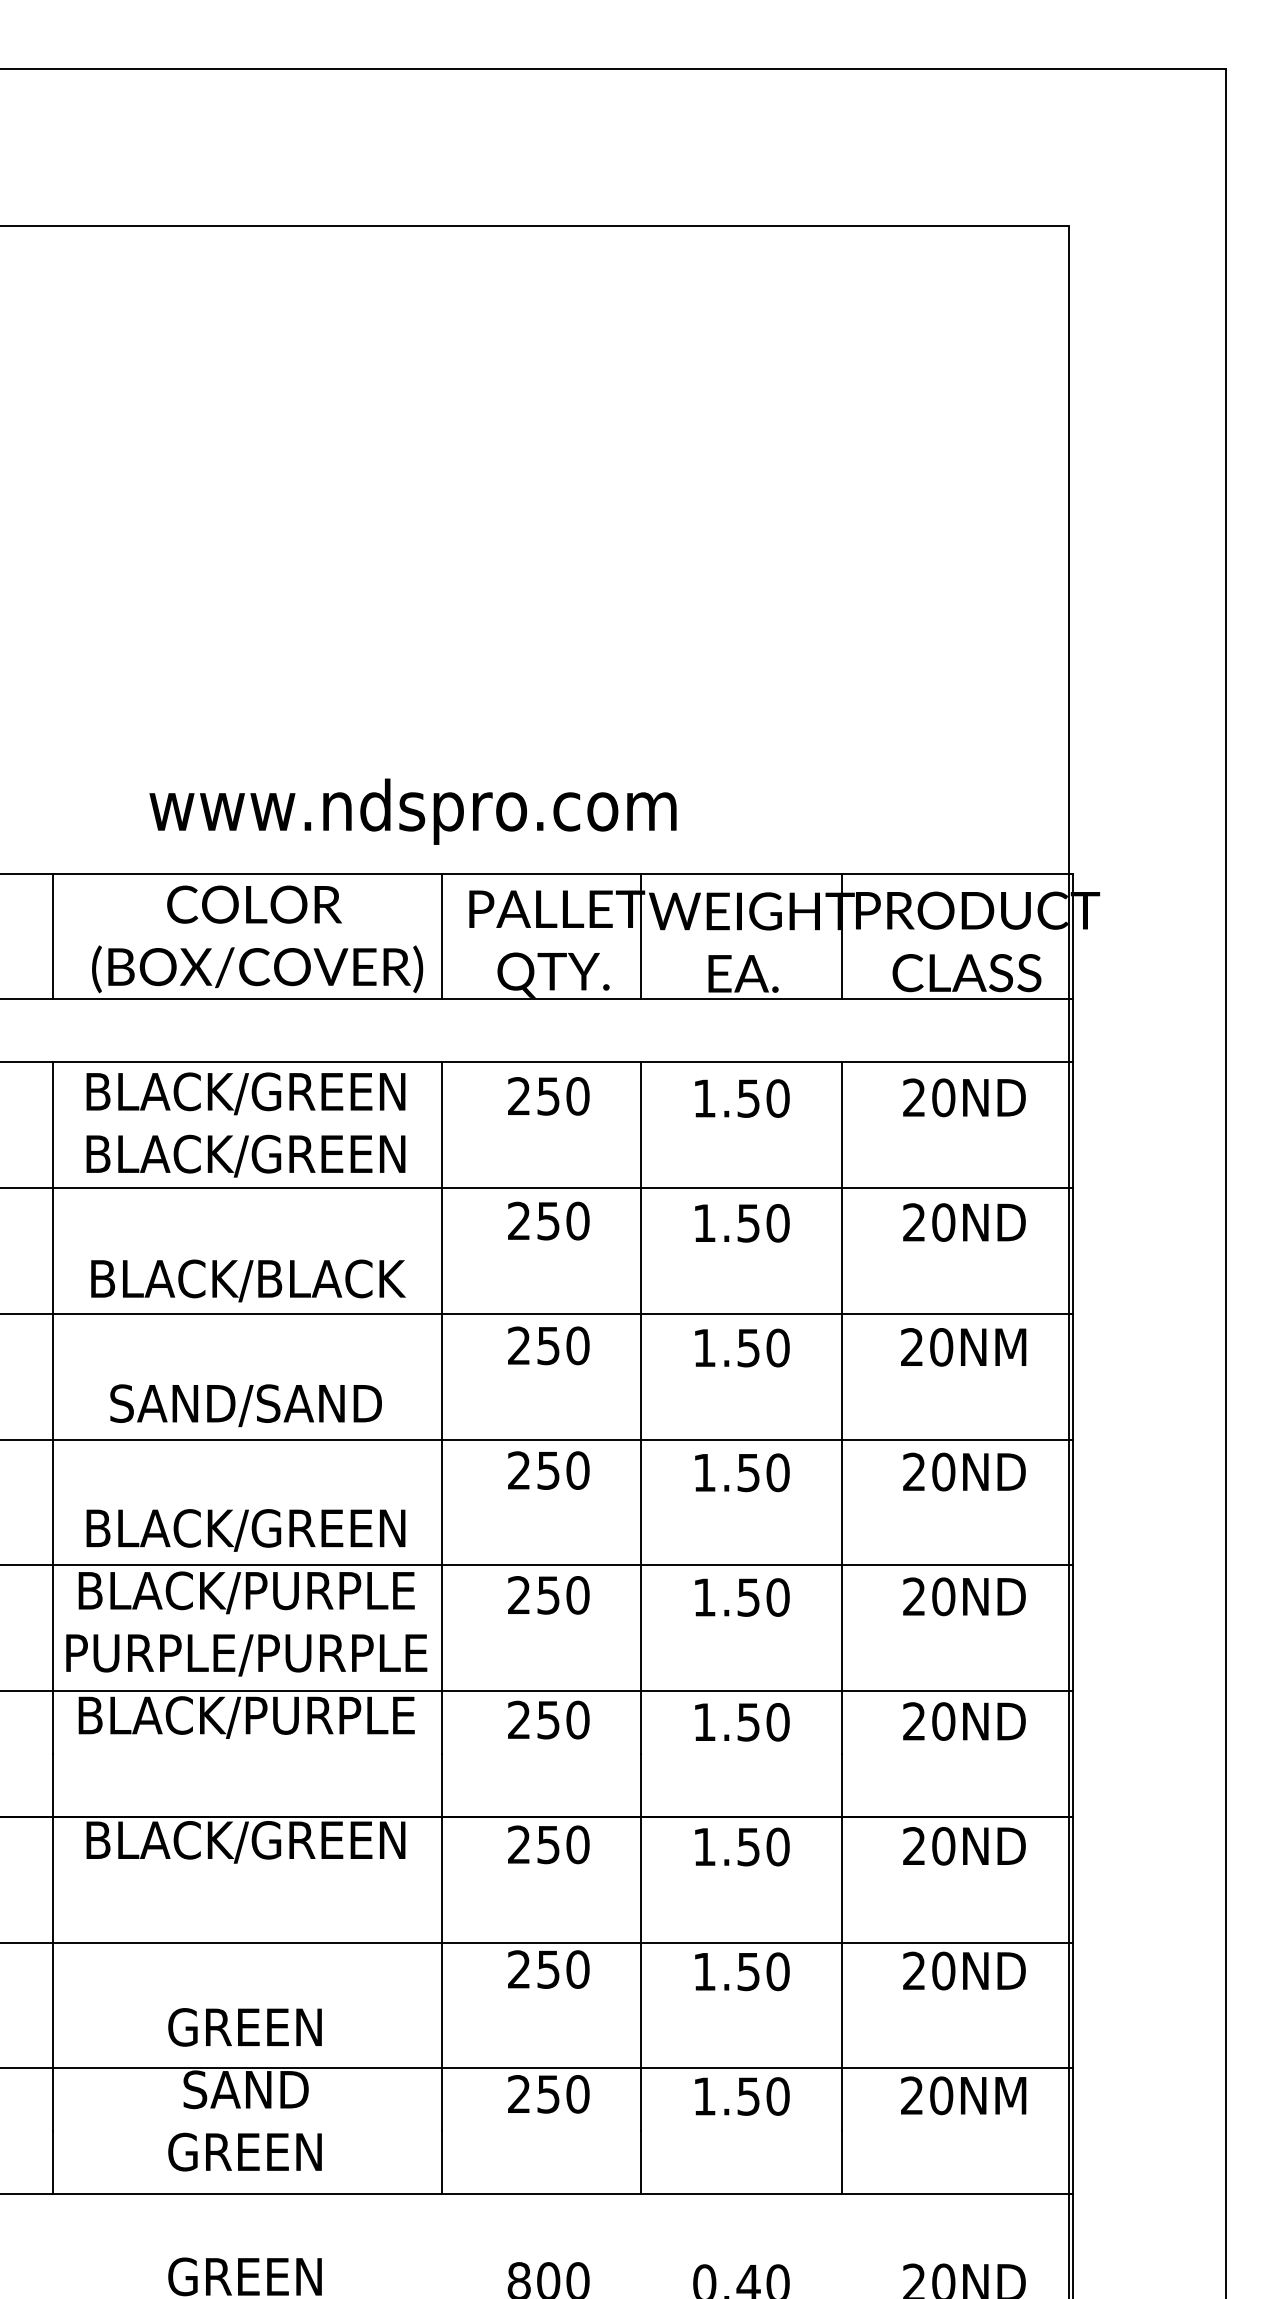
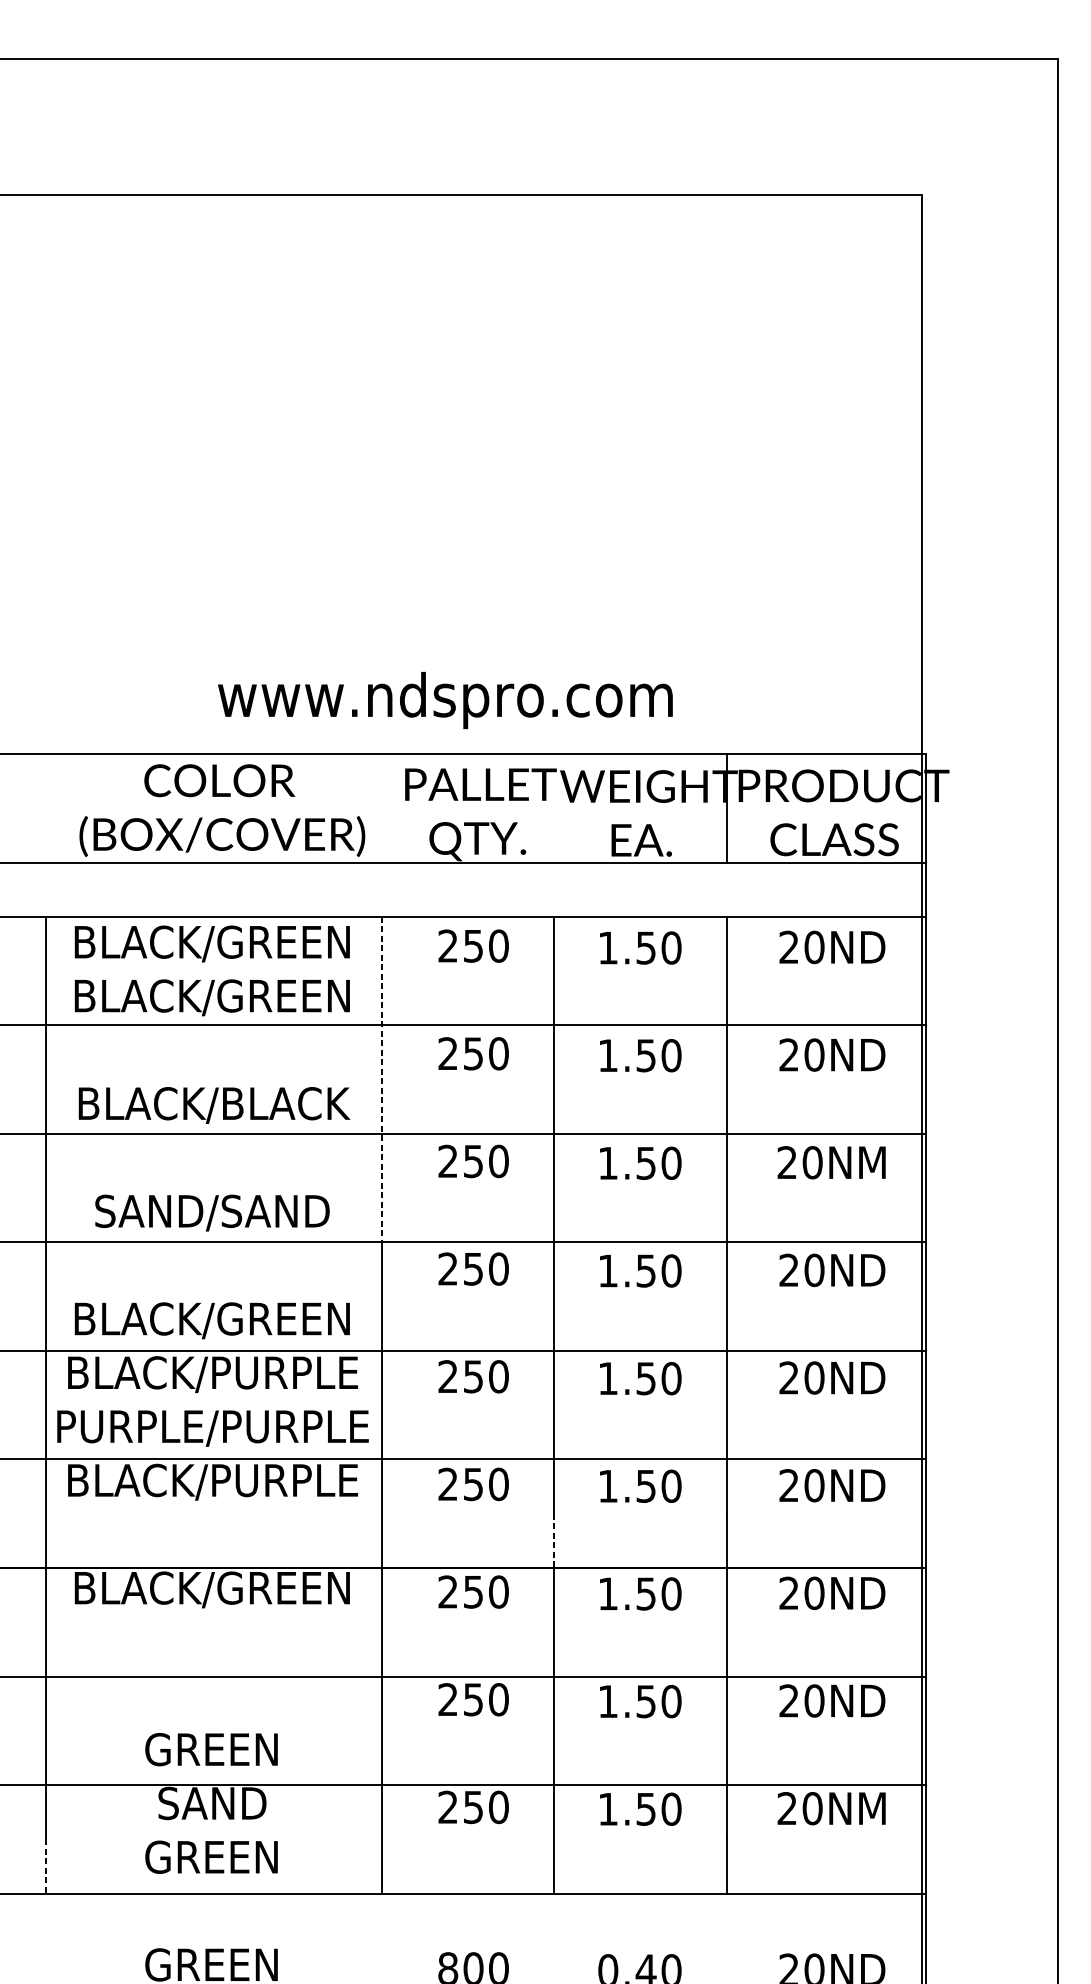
text: (412, 811) -> (444, 700), moved
line: (53, 936) -> (46, 808), removed
line: (442, 936) -> (381, 808), removed
line: (641, 936) -> (553, 808), removed
line: (442, 1251) -> (381, 1080), solid -> dashed
line: (641, 1786) -> (553, 1541), solid -> dashed
line: (53, 2163) -> (46, 1867), solid -> dashed

